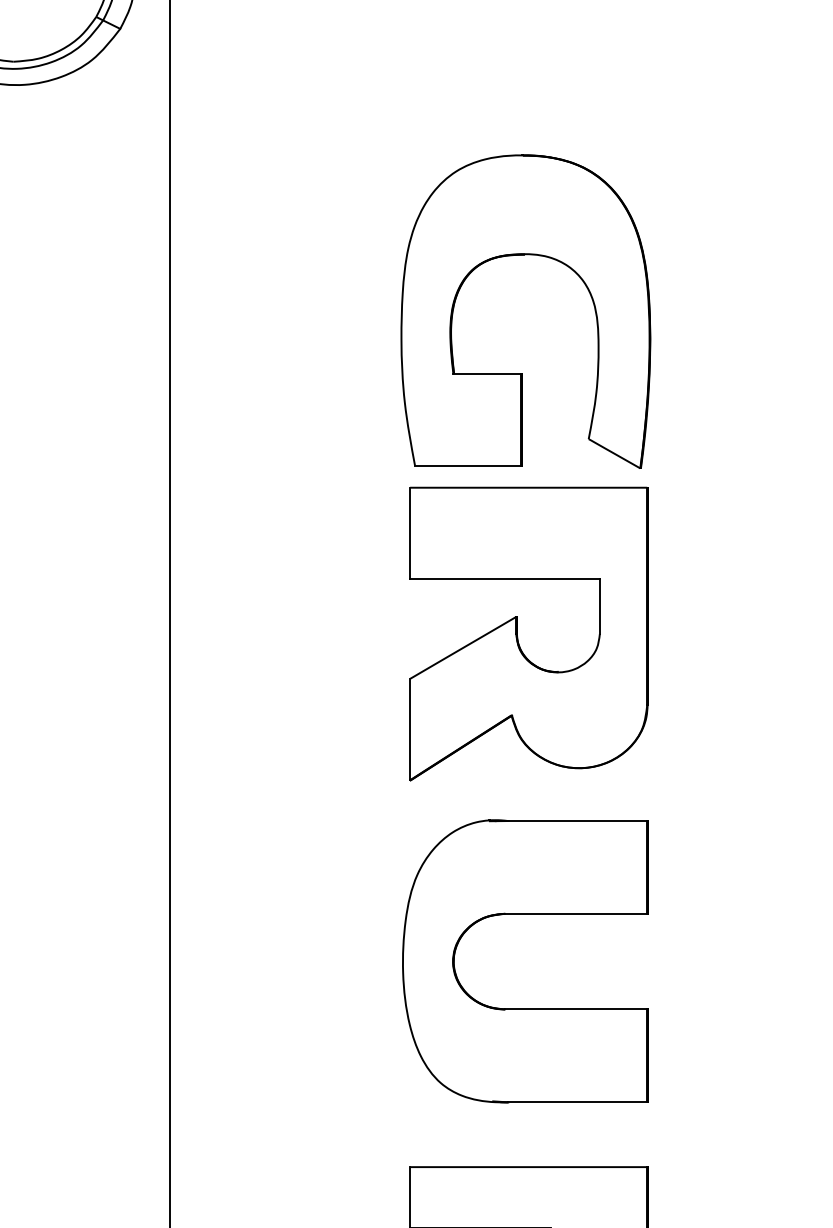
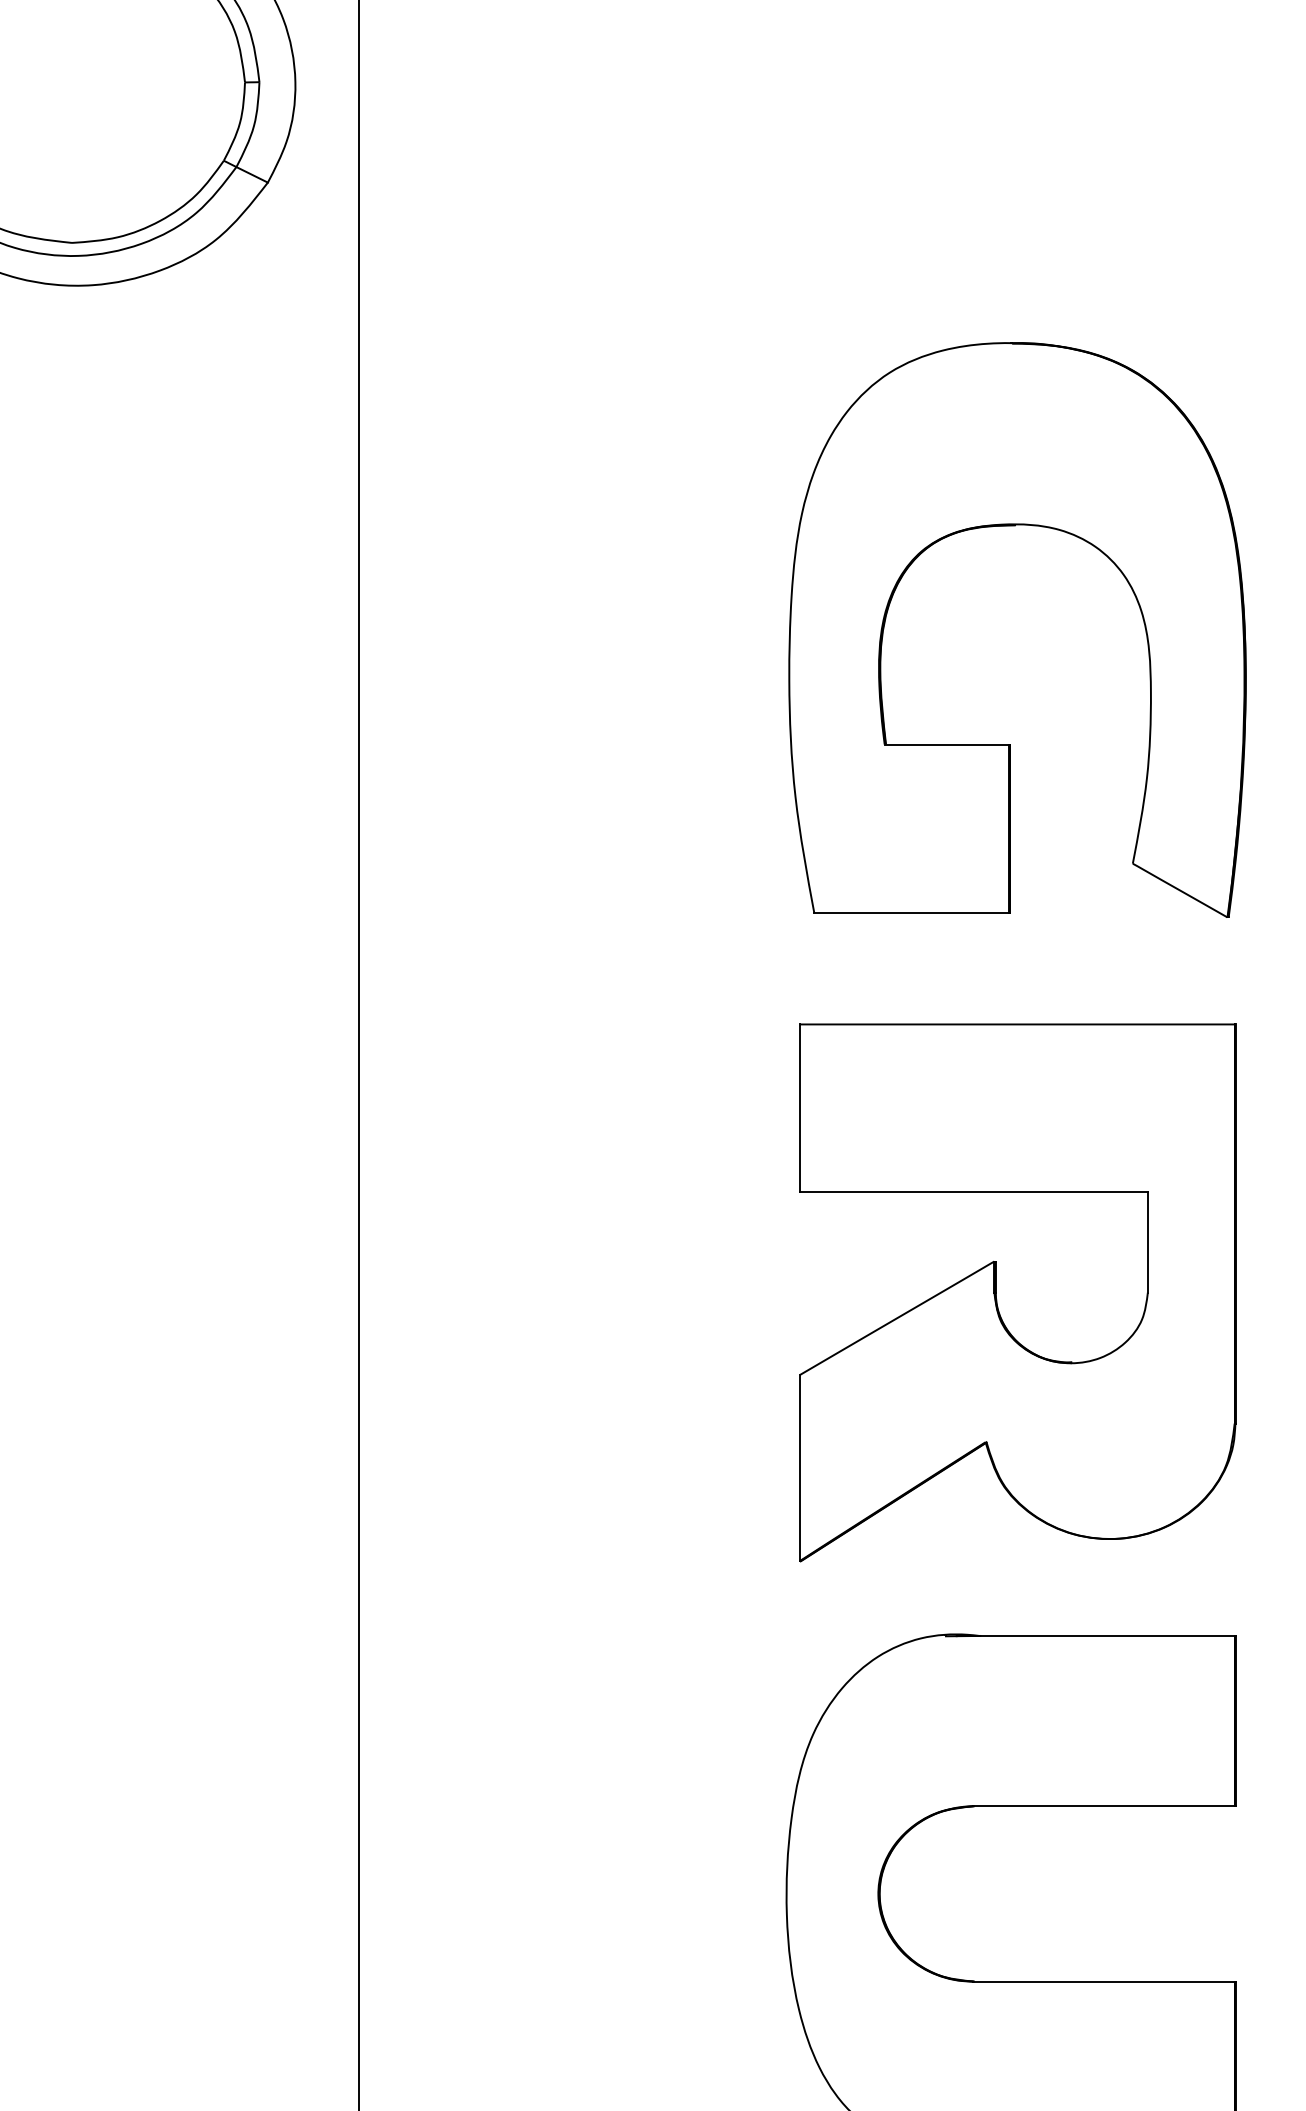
part: (525, 255) -> (1016, 526), moved

